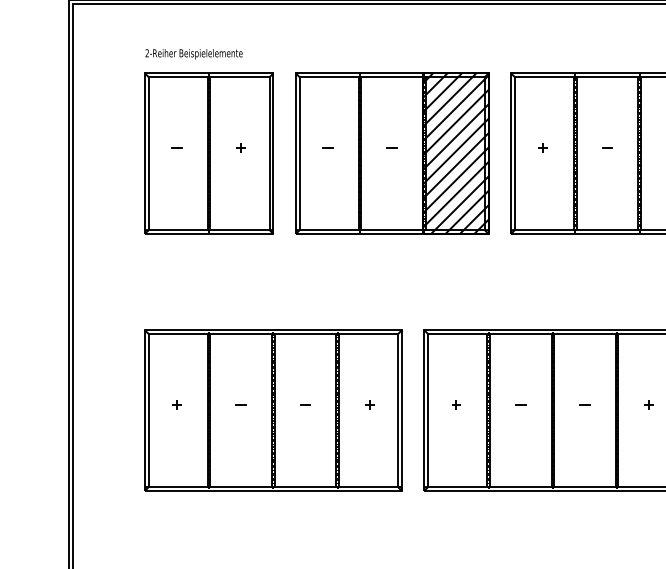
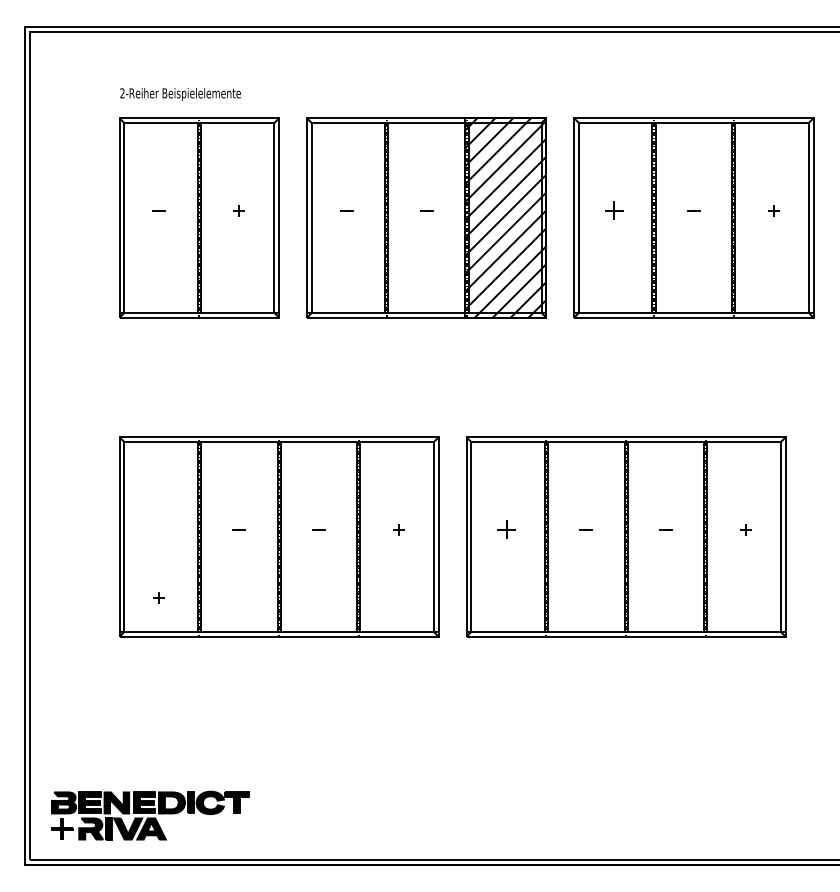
part: (542, 147) -> (613, 210), size x1.6
part: (176, 404) -> (158, 597), moved
part: (455, 404) -> (505, 529), size x1.6

